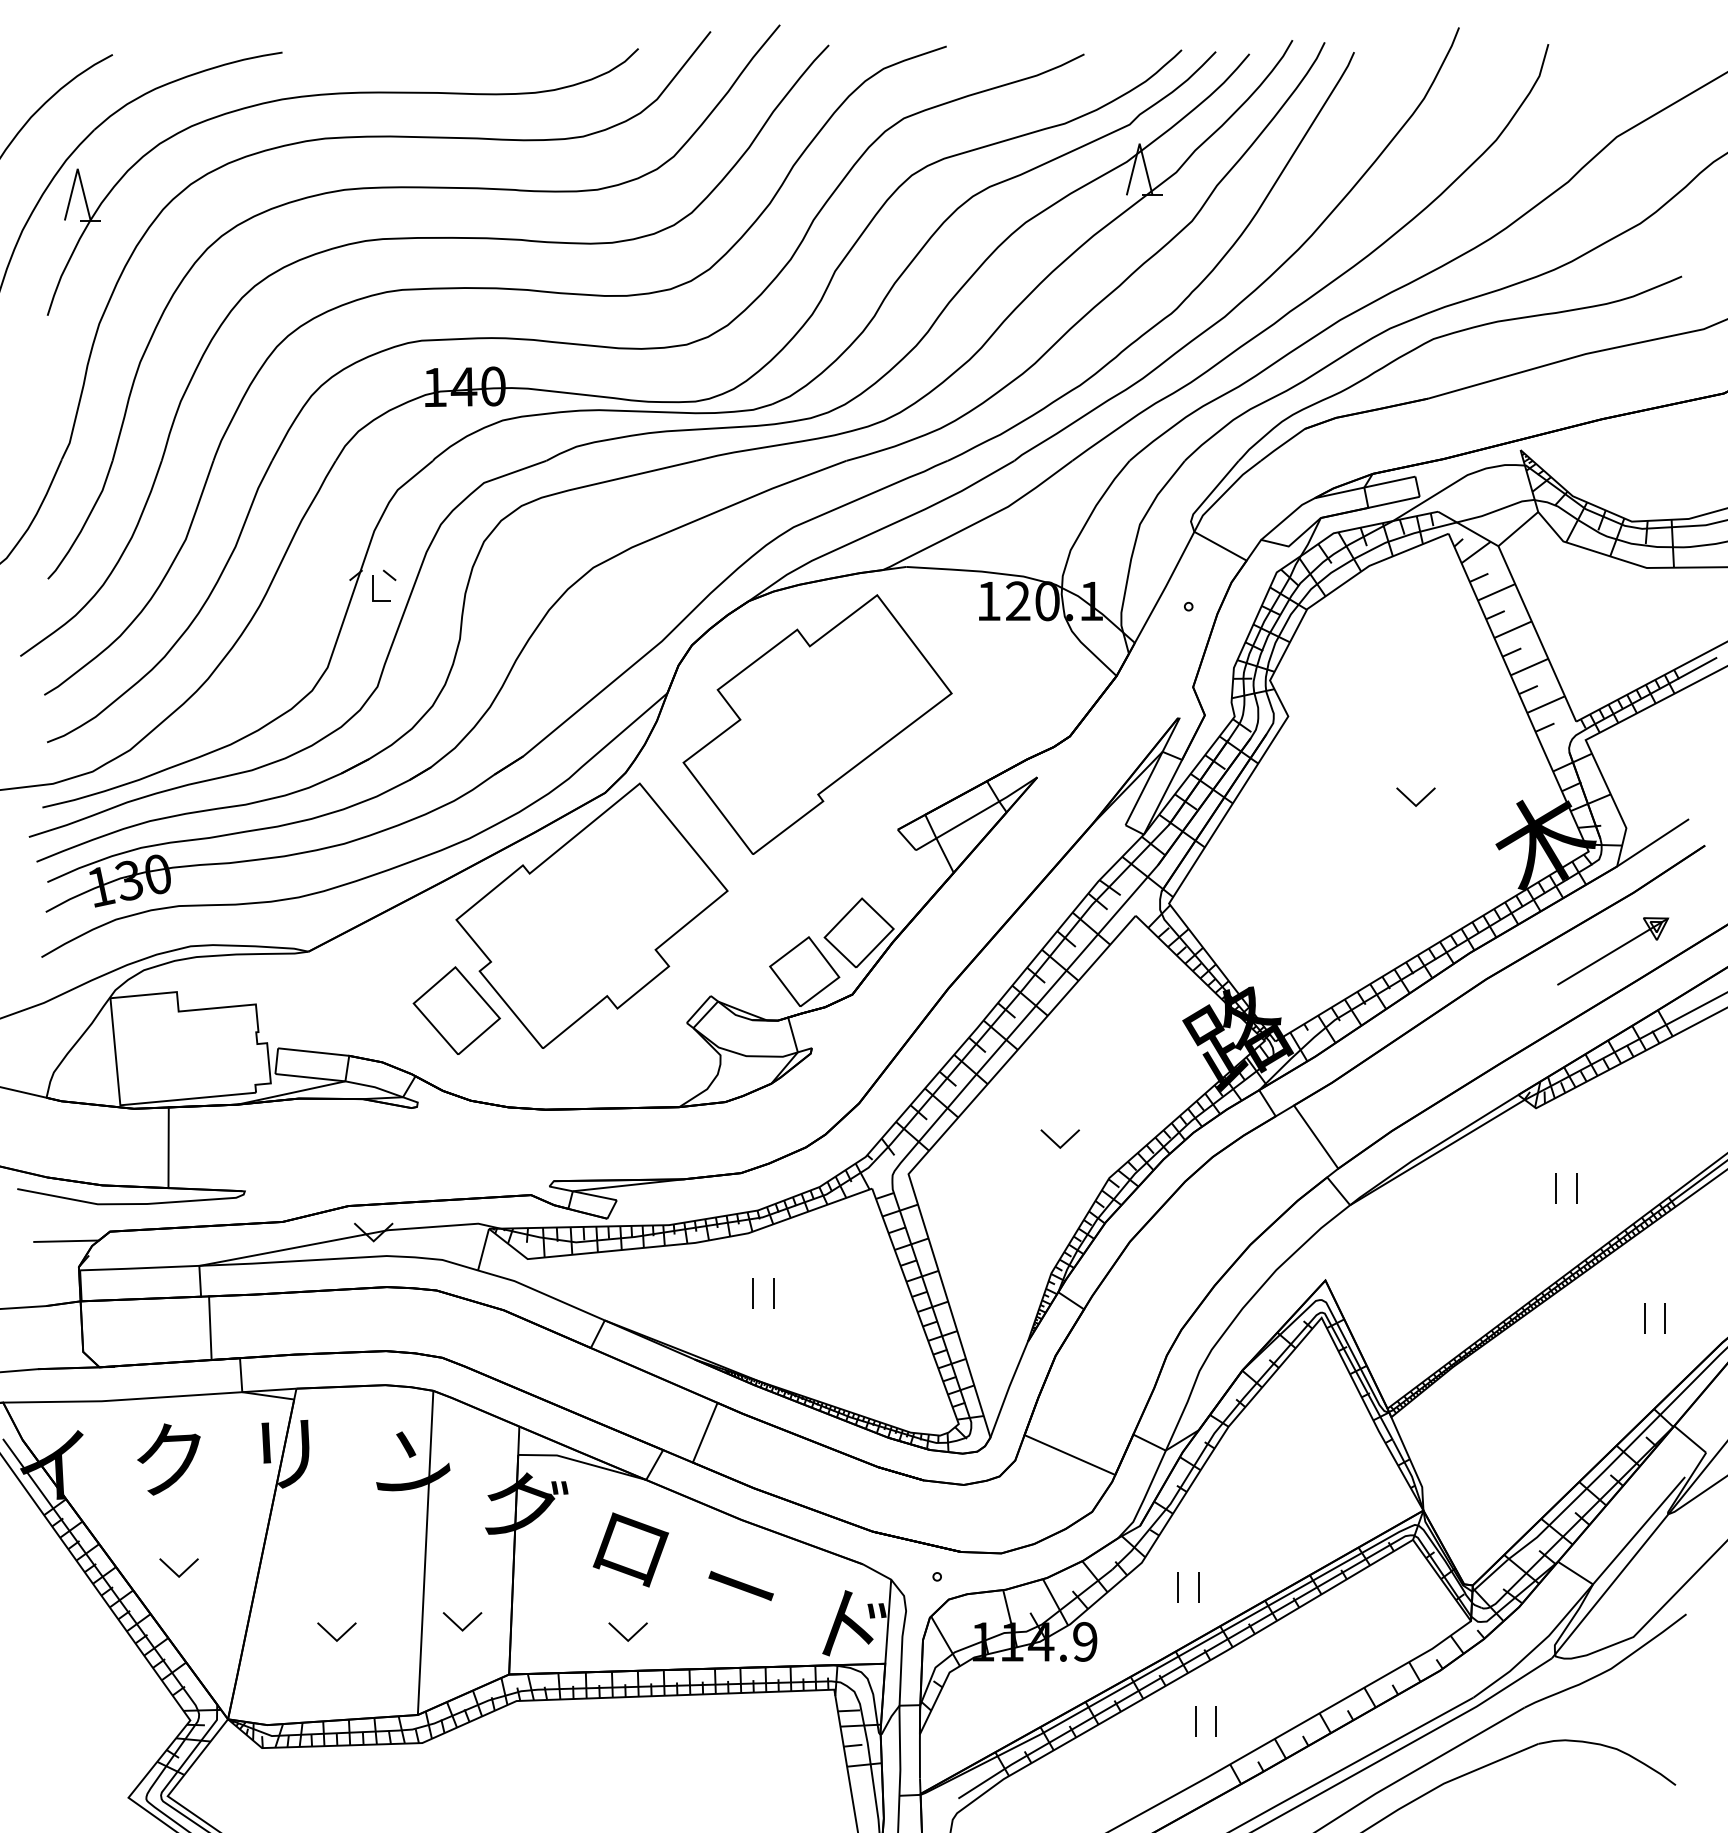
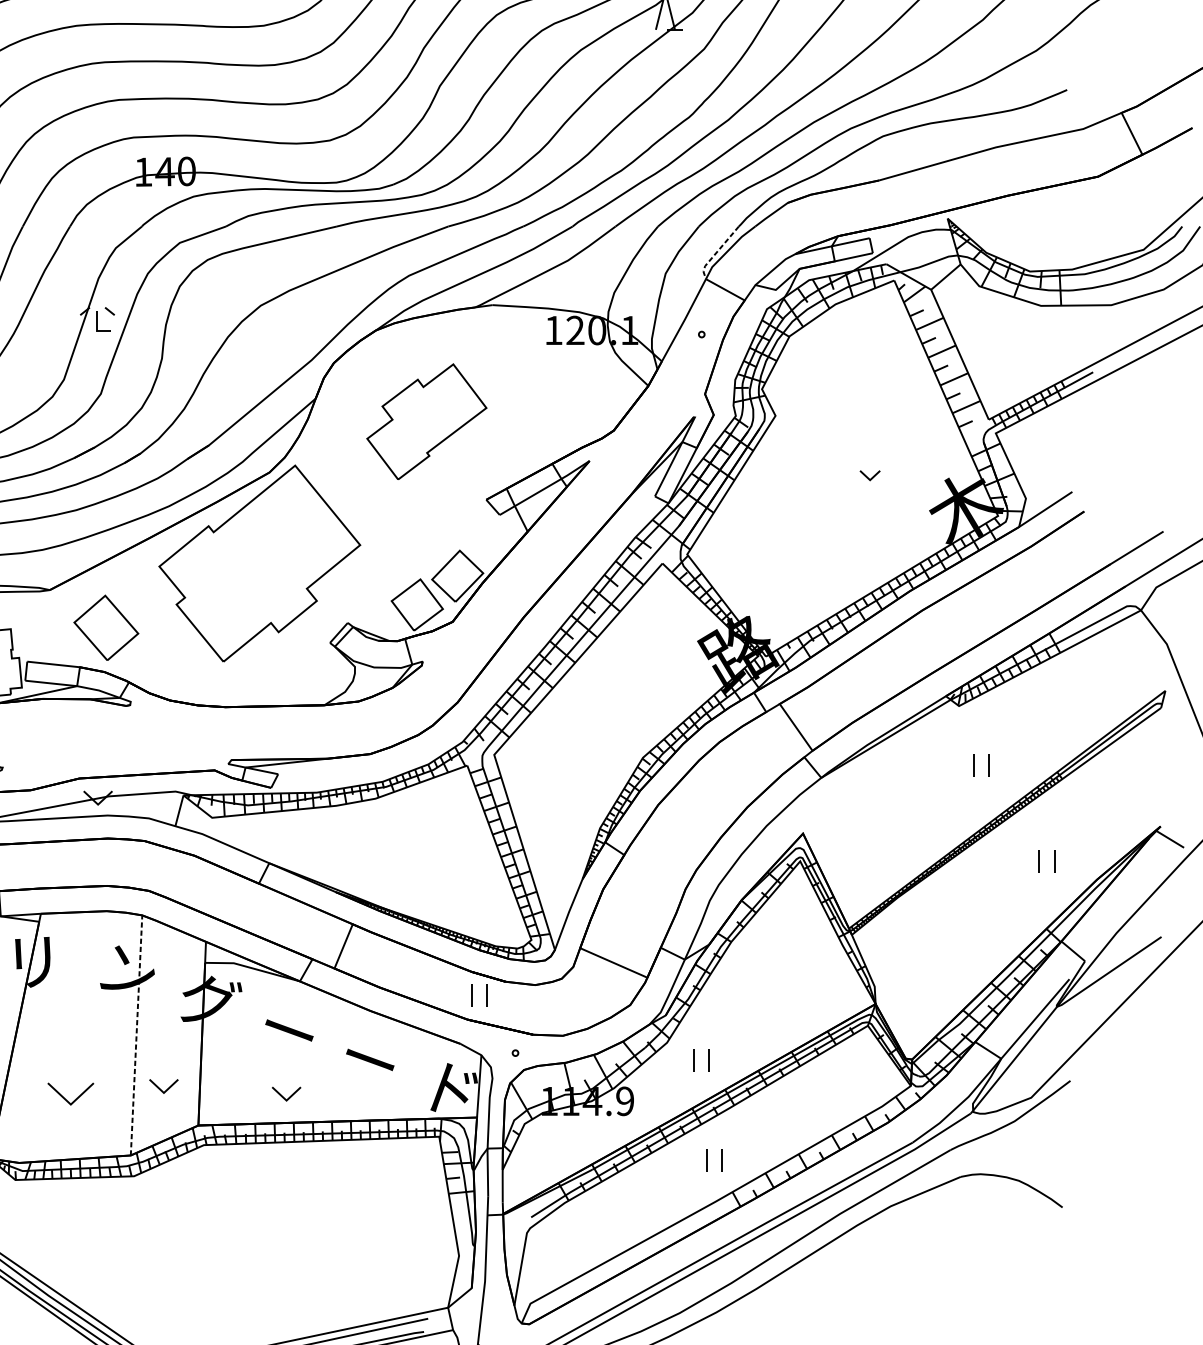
line: (1209, 495) -> (717, 252), solid -> dashed
part: (817, 724) -> (426, 421), size x0.6
part: (1415, 796) -> (869, 475), size x0.7
part: (1613, 951) -> (1016, 589), removed
part: (456, 1010) -> (106, 627), moved
part: (1059, 1138) -> (606, 728), removed
part: (753, 1293) -> (472, 995), moved
text: (630, 1549) -> (288, 1032), ロ -> ー
line: (425, 1552) -> (136, 1035), solid -> dashed
part: (336, 1631) -> (70, 1093), size x1.6

